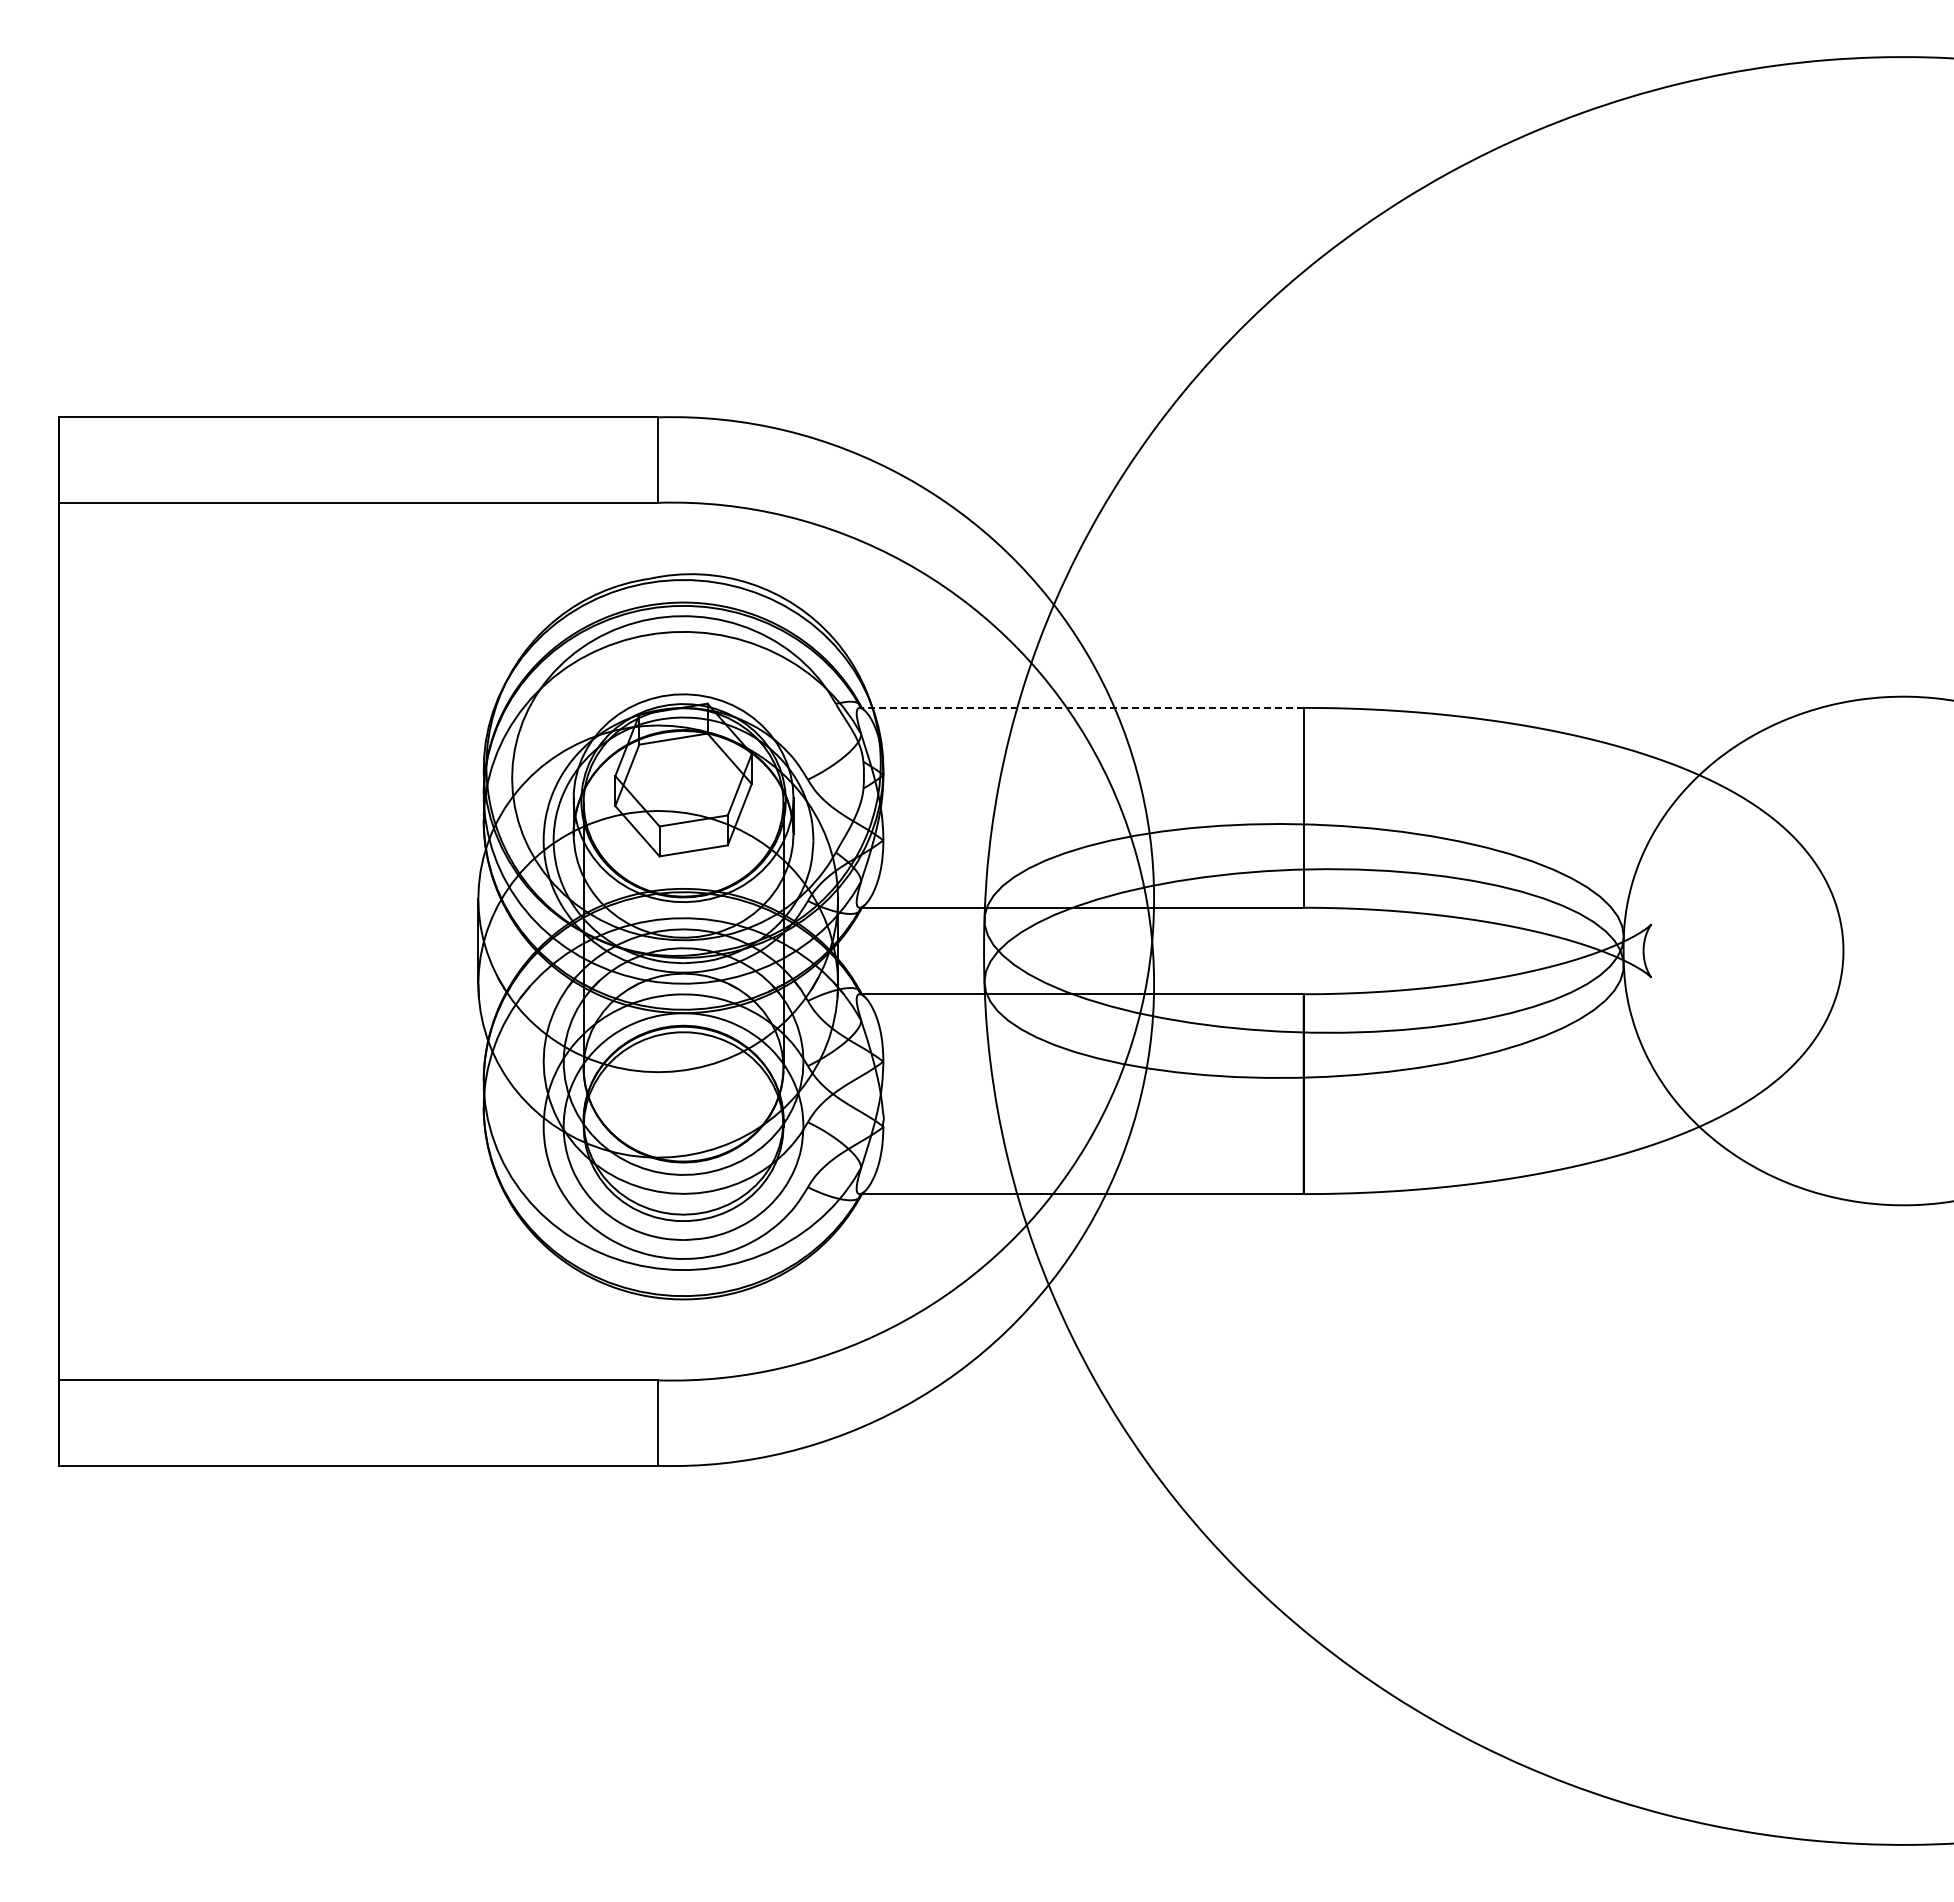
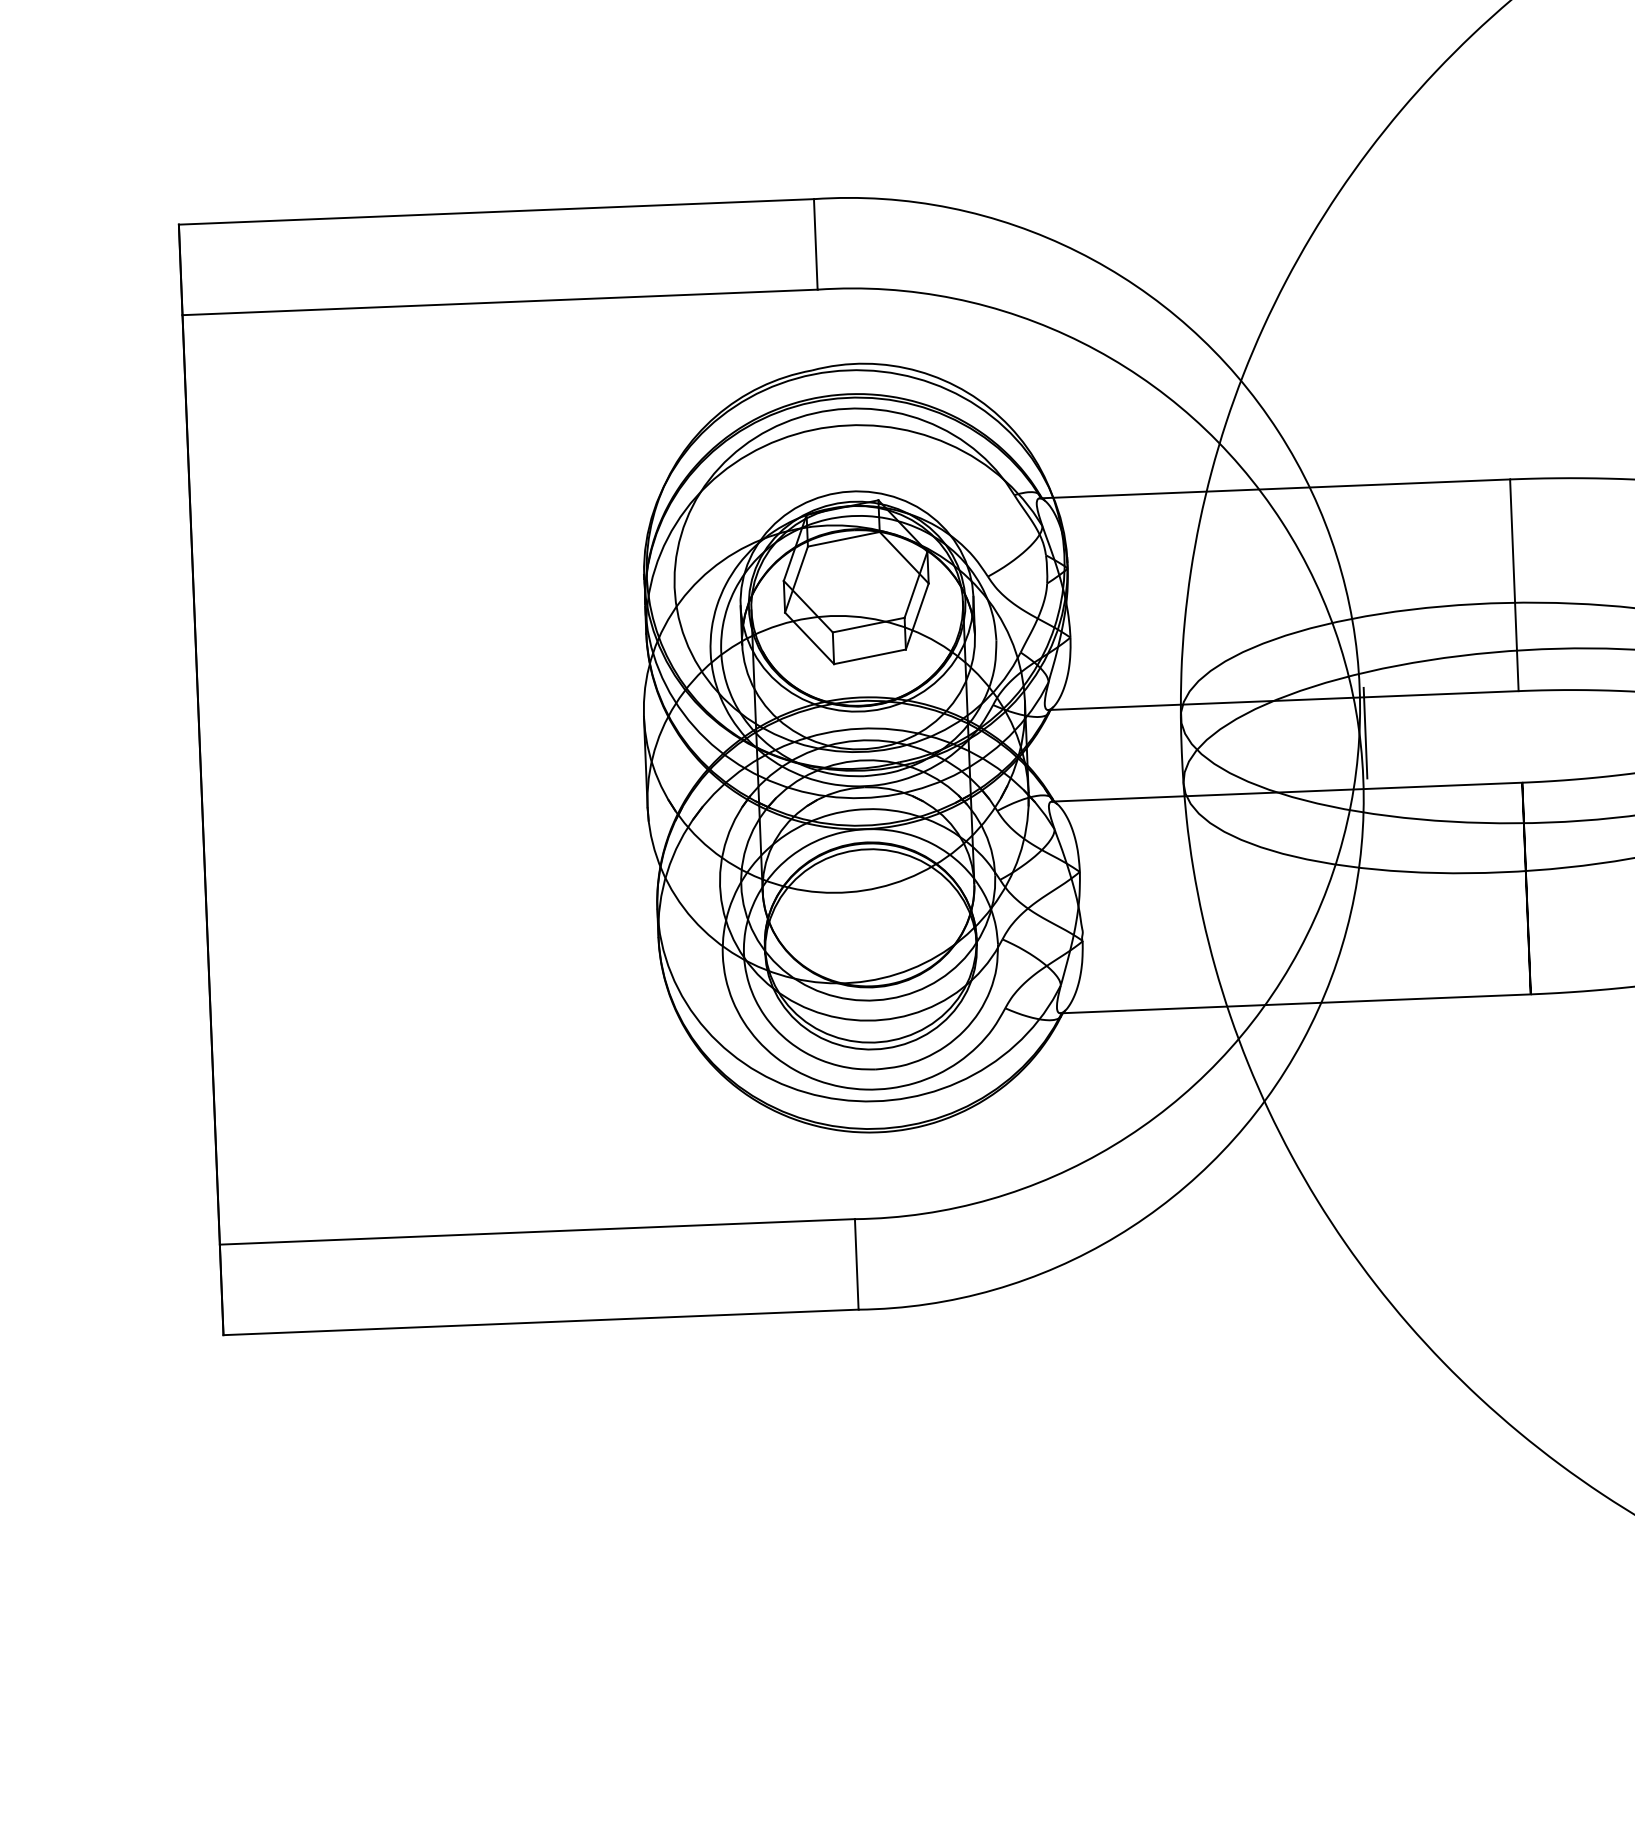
line: (1081, 707) -> (1274, 488), dashed -> solid
line: (1157, 941) -> (1365, 733), added

